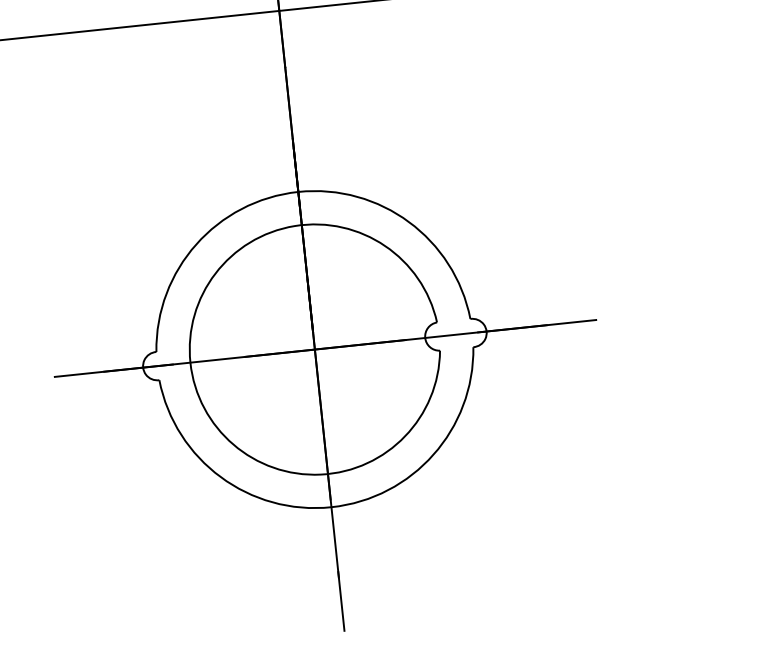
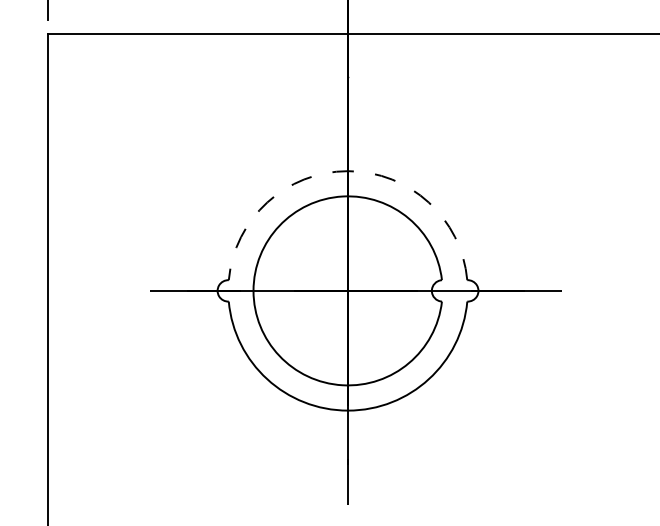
arc: (298, 192) -> (348, 171), solid -> dashed

